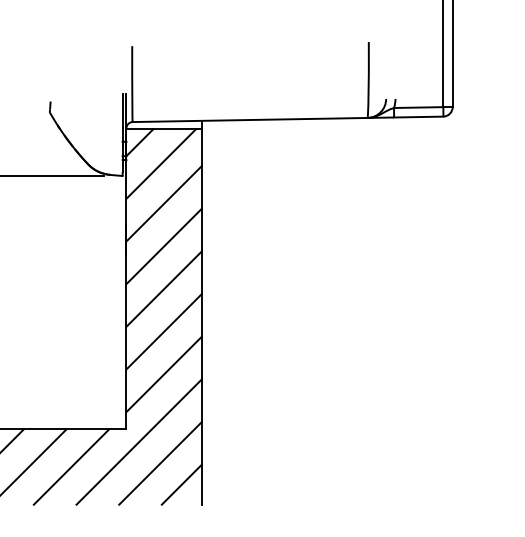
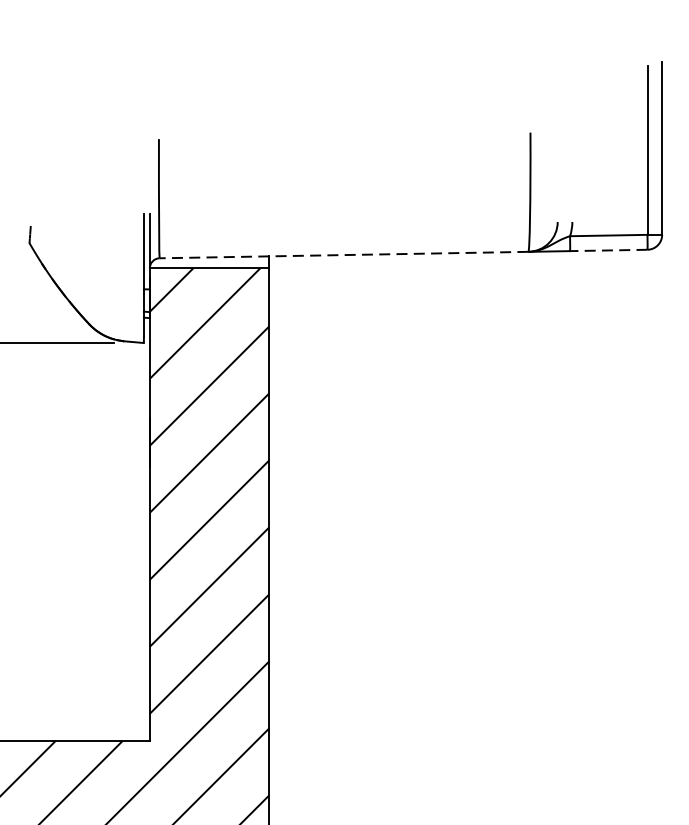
line: (418, 117) -> (608, 251), solid -> dashed
line: (249, 120) -> (343, 255), solid -> dashed

